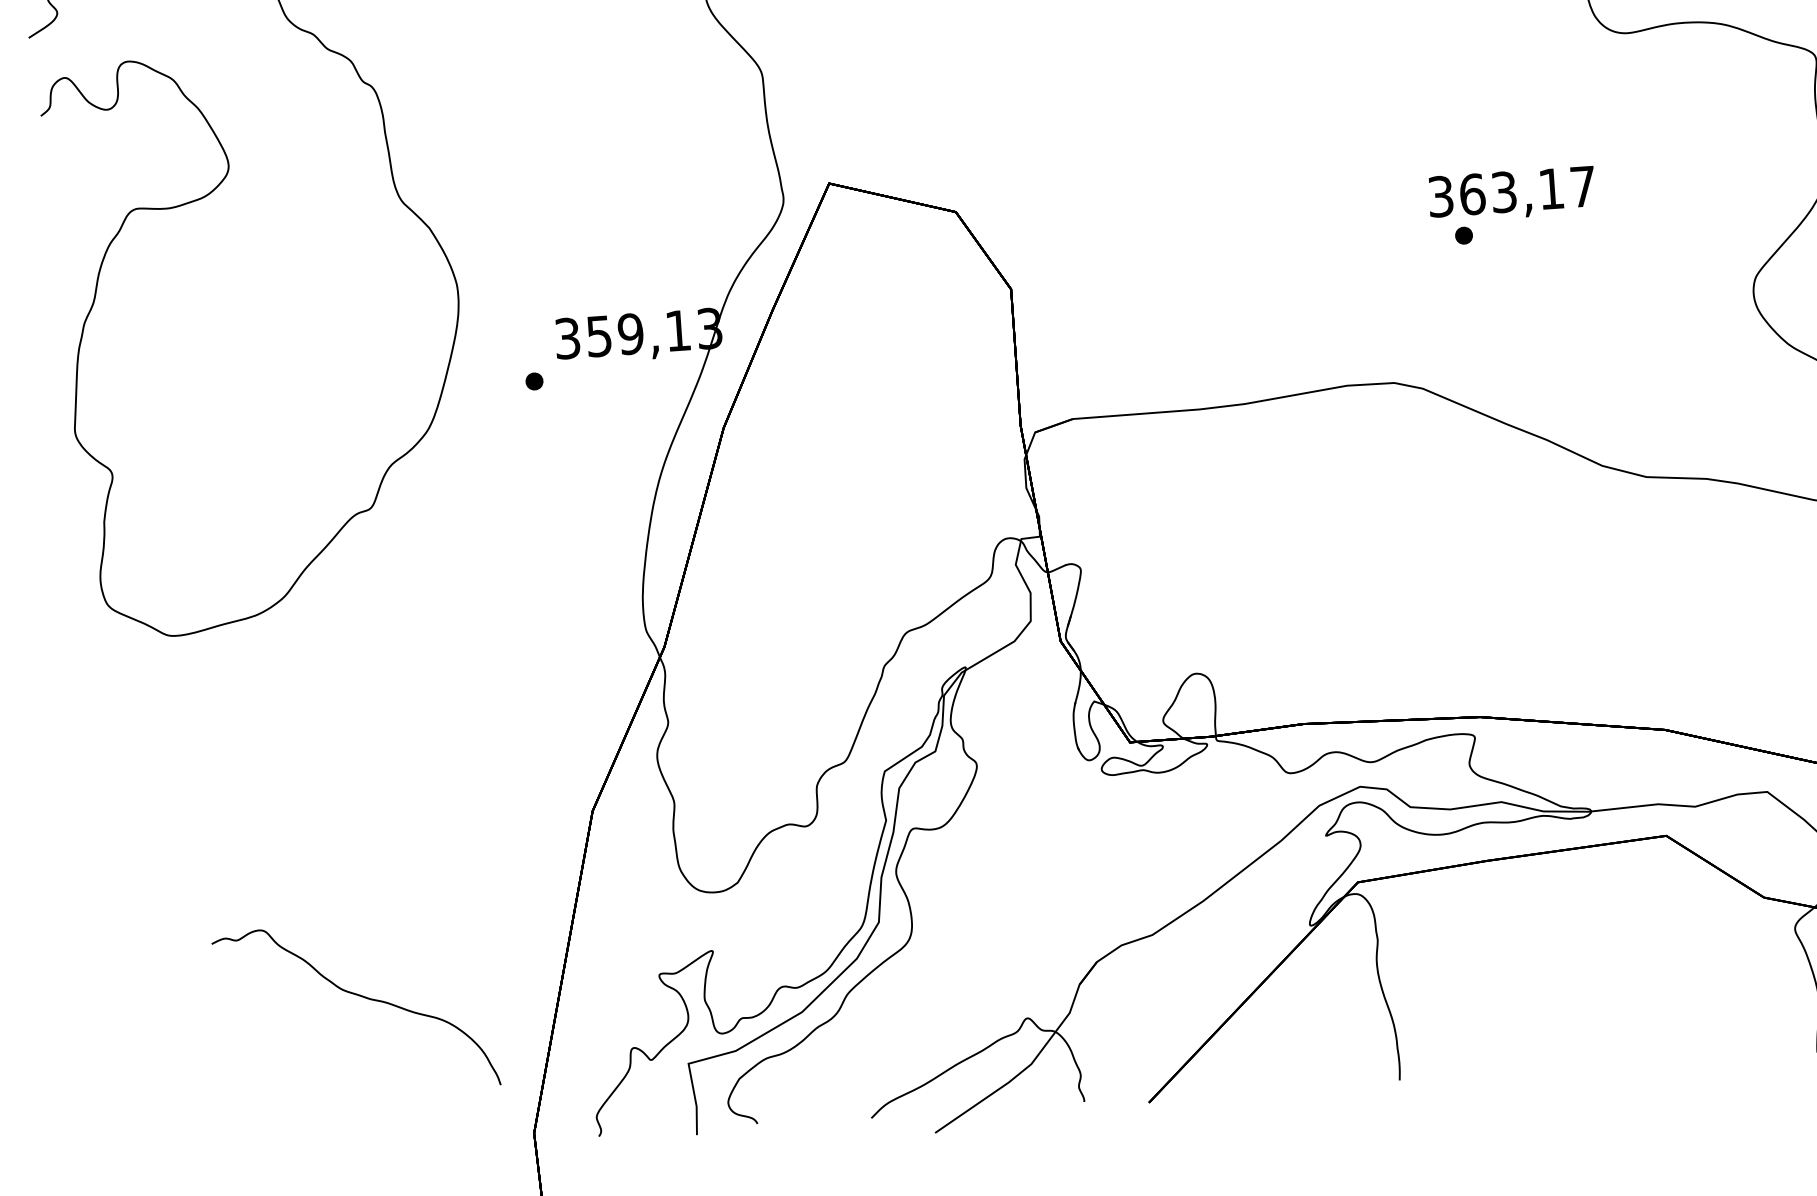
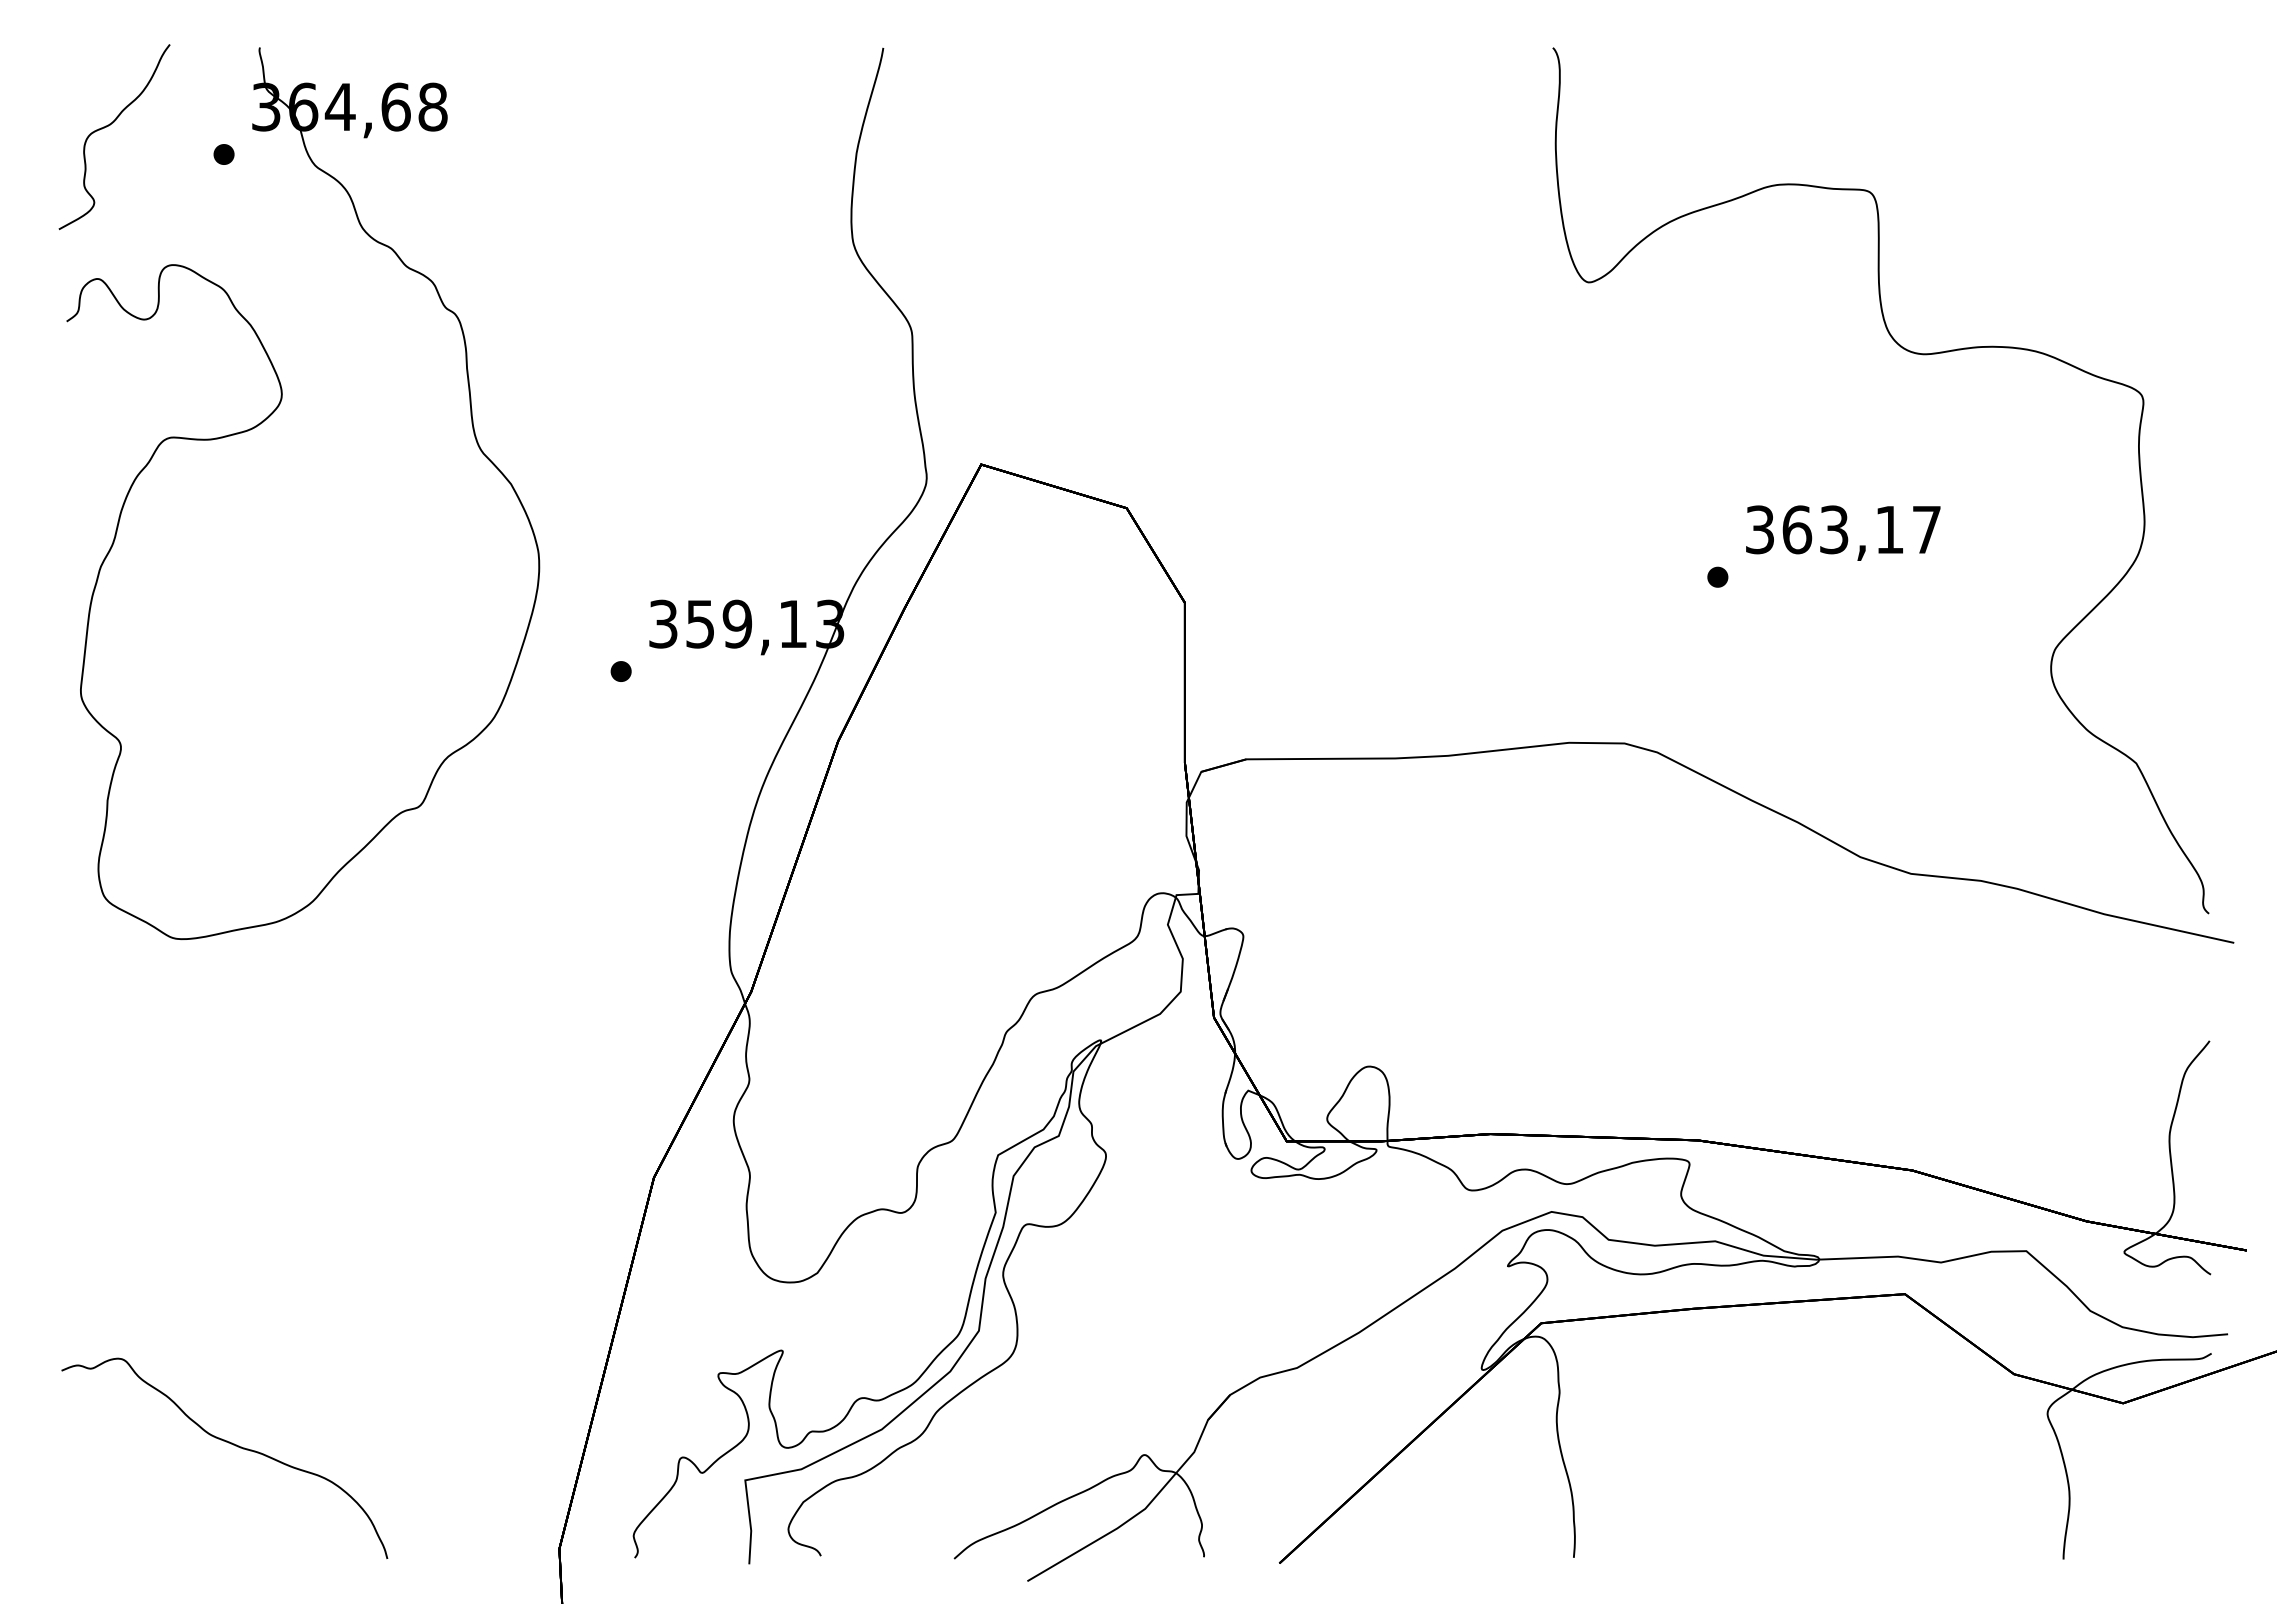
text: (1512, 193) -> (1843, 532), moved
curve: (358, 996) -> (228, 1443), moved

